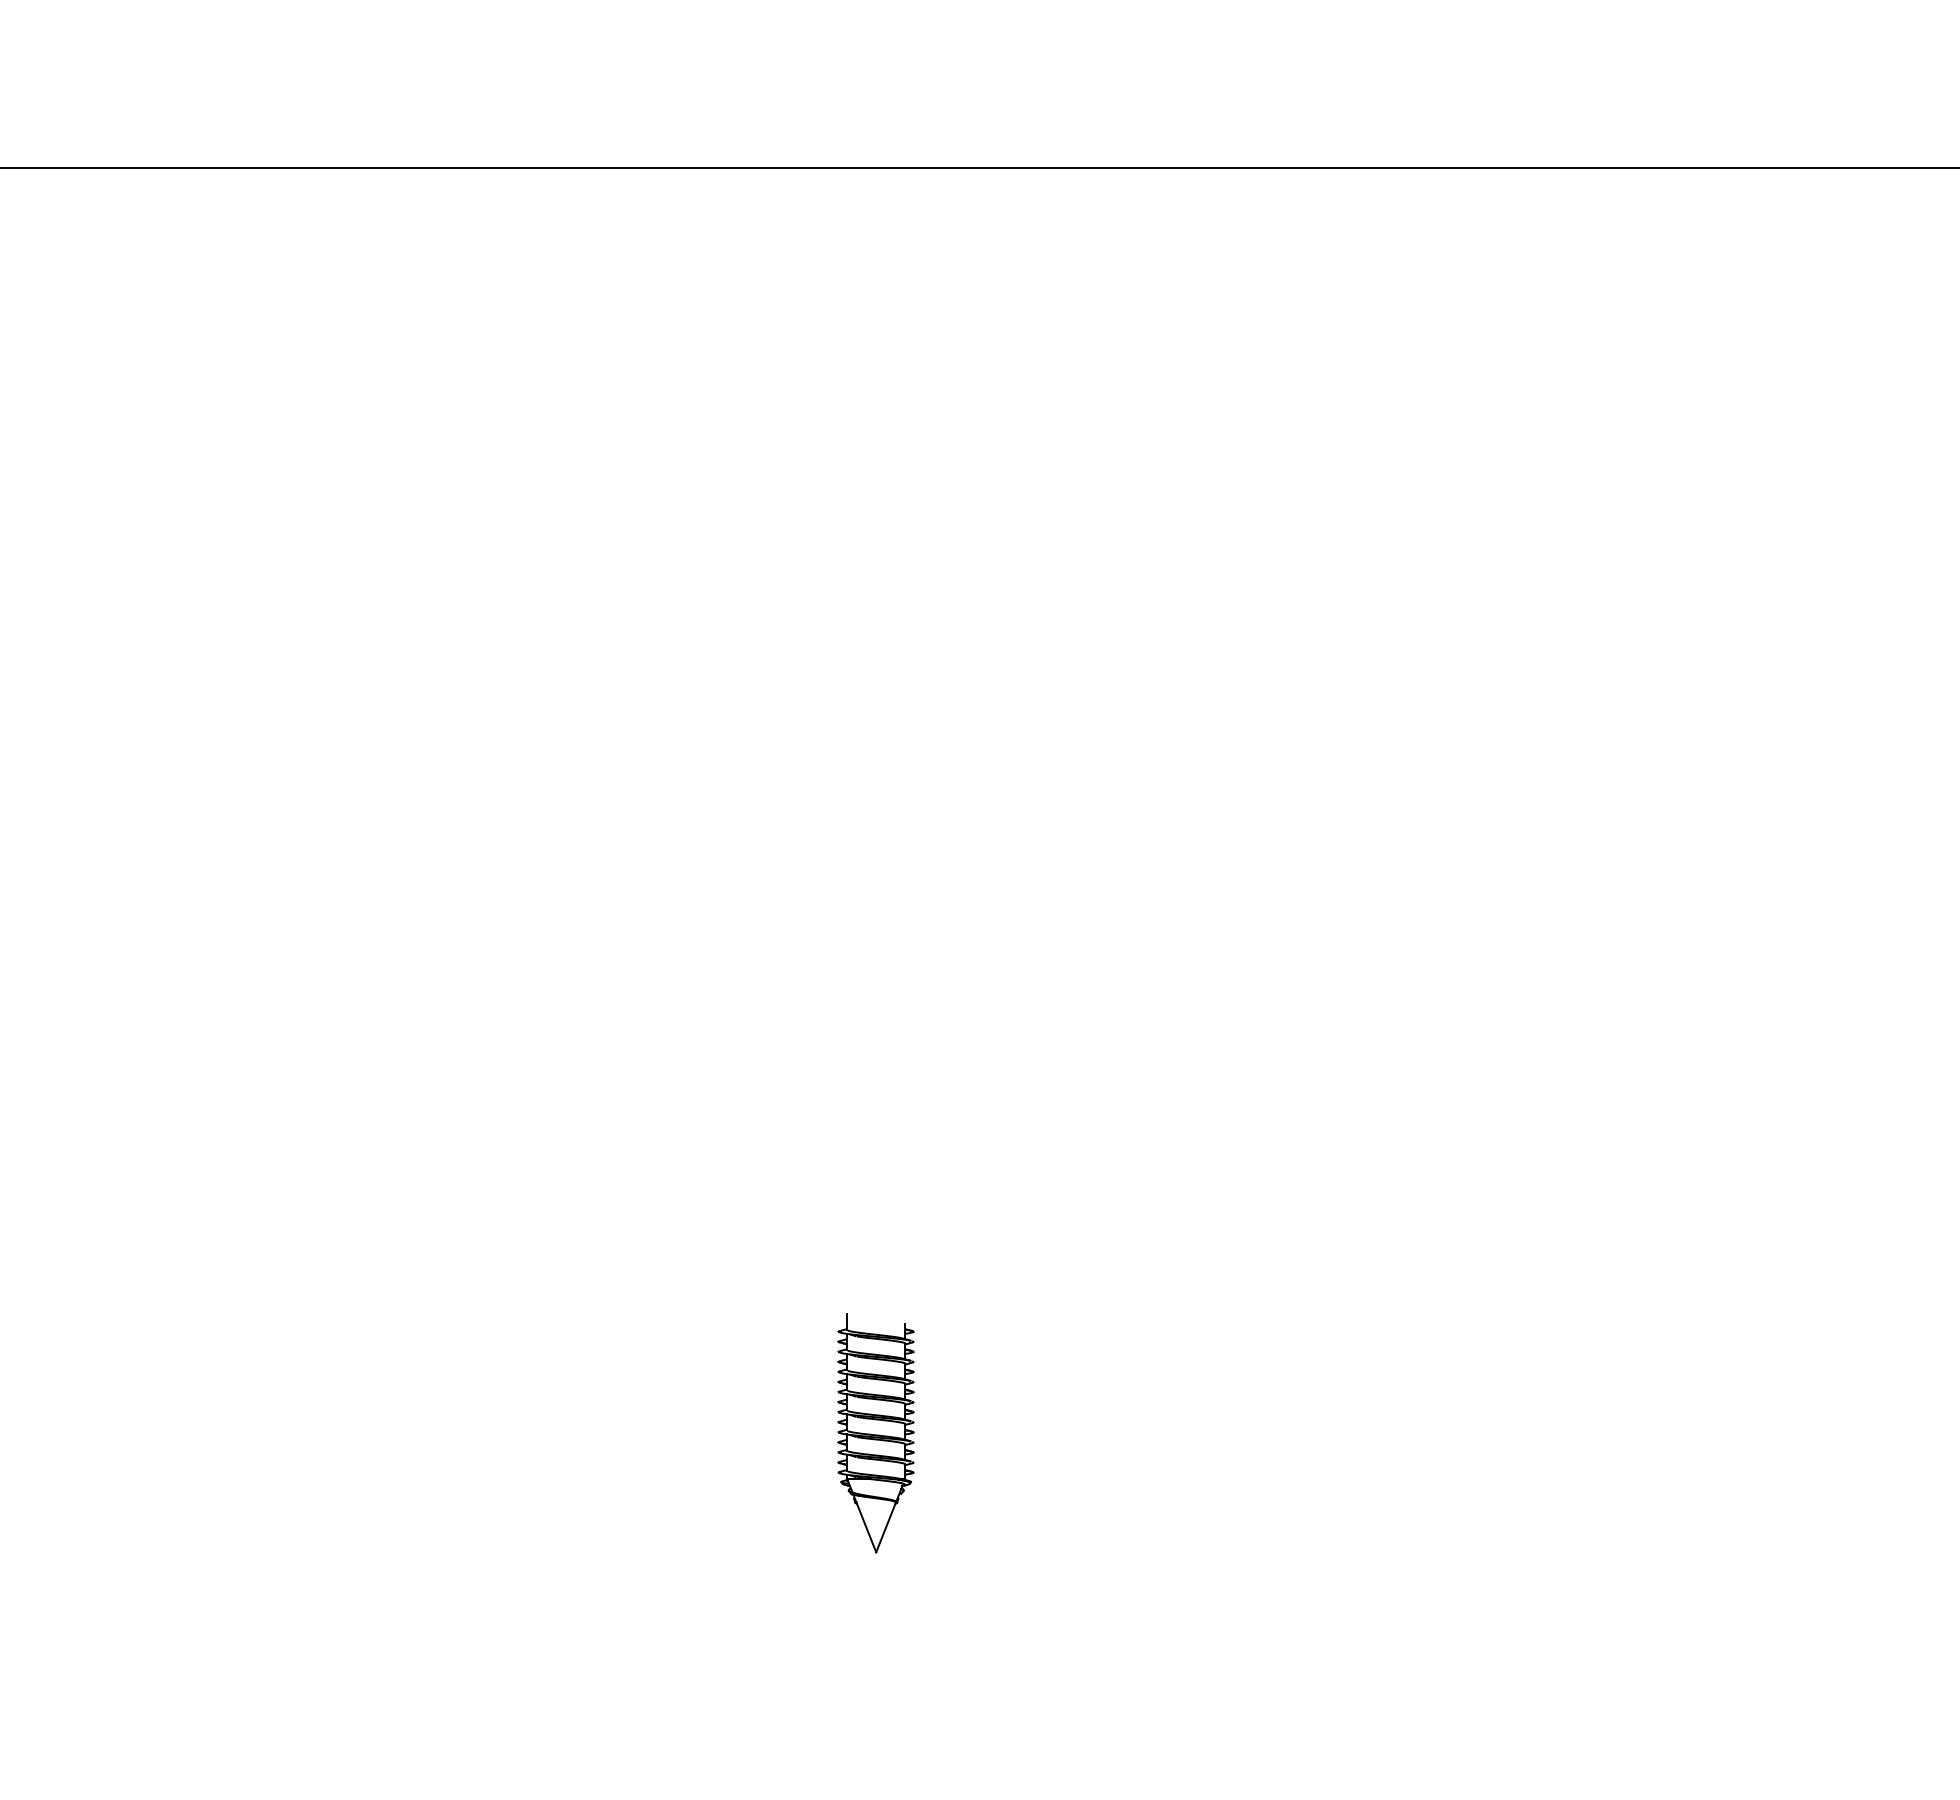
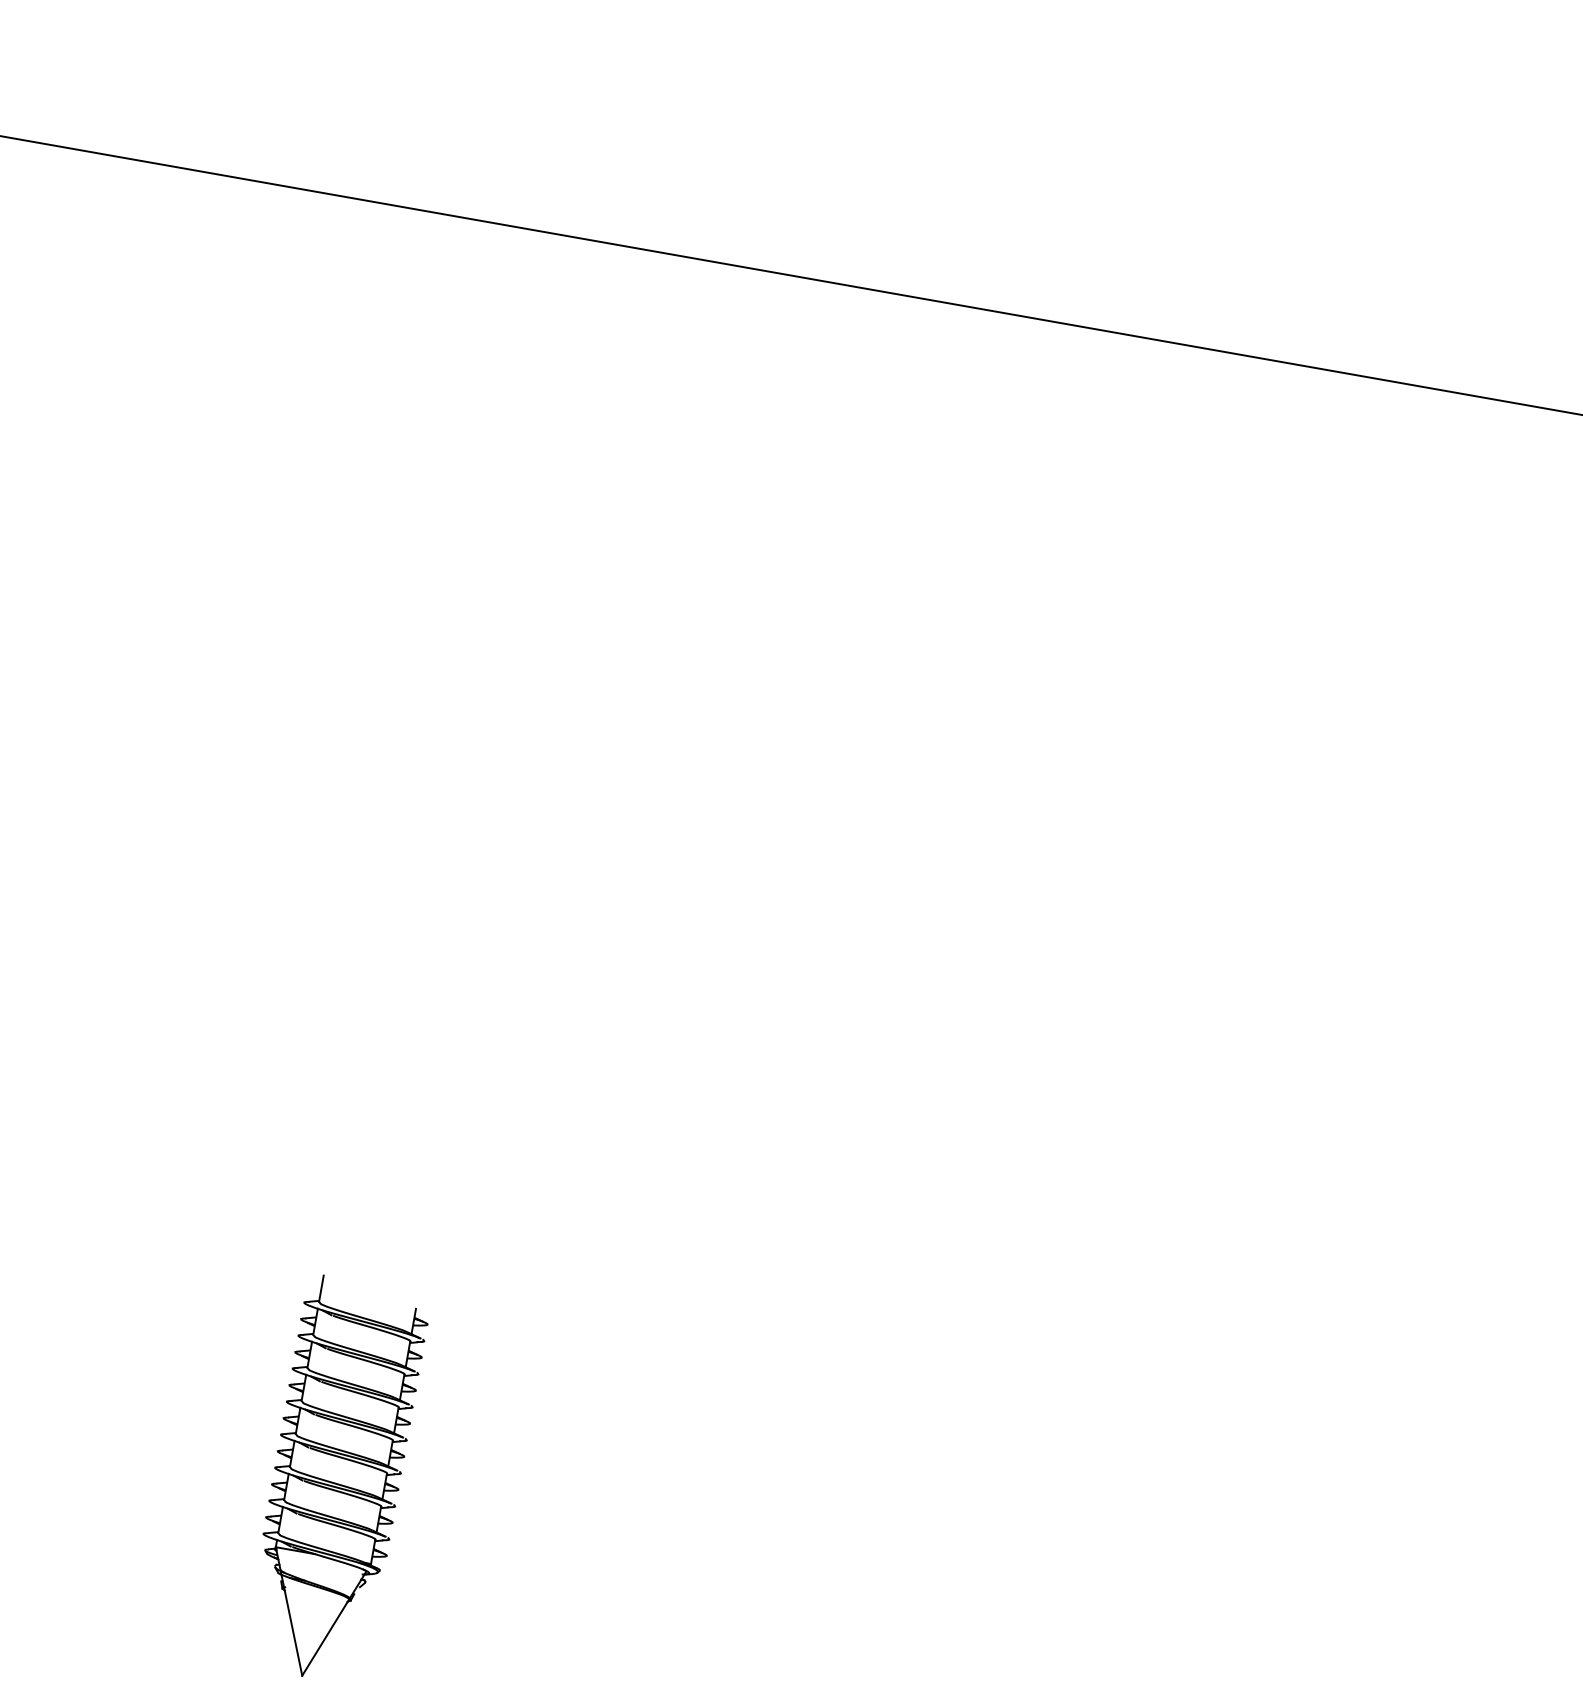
part: (875, 1432) -> (336, 1479), size x1.67

